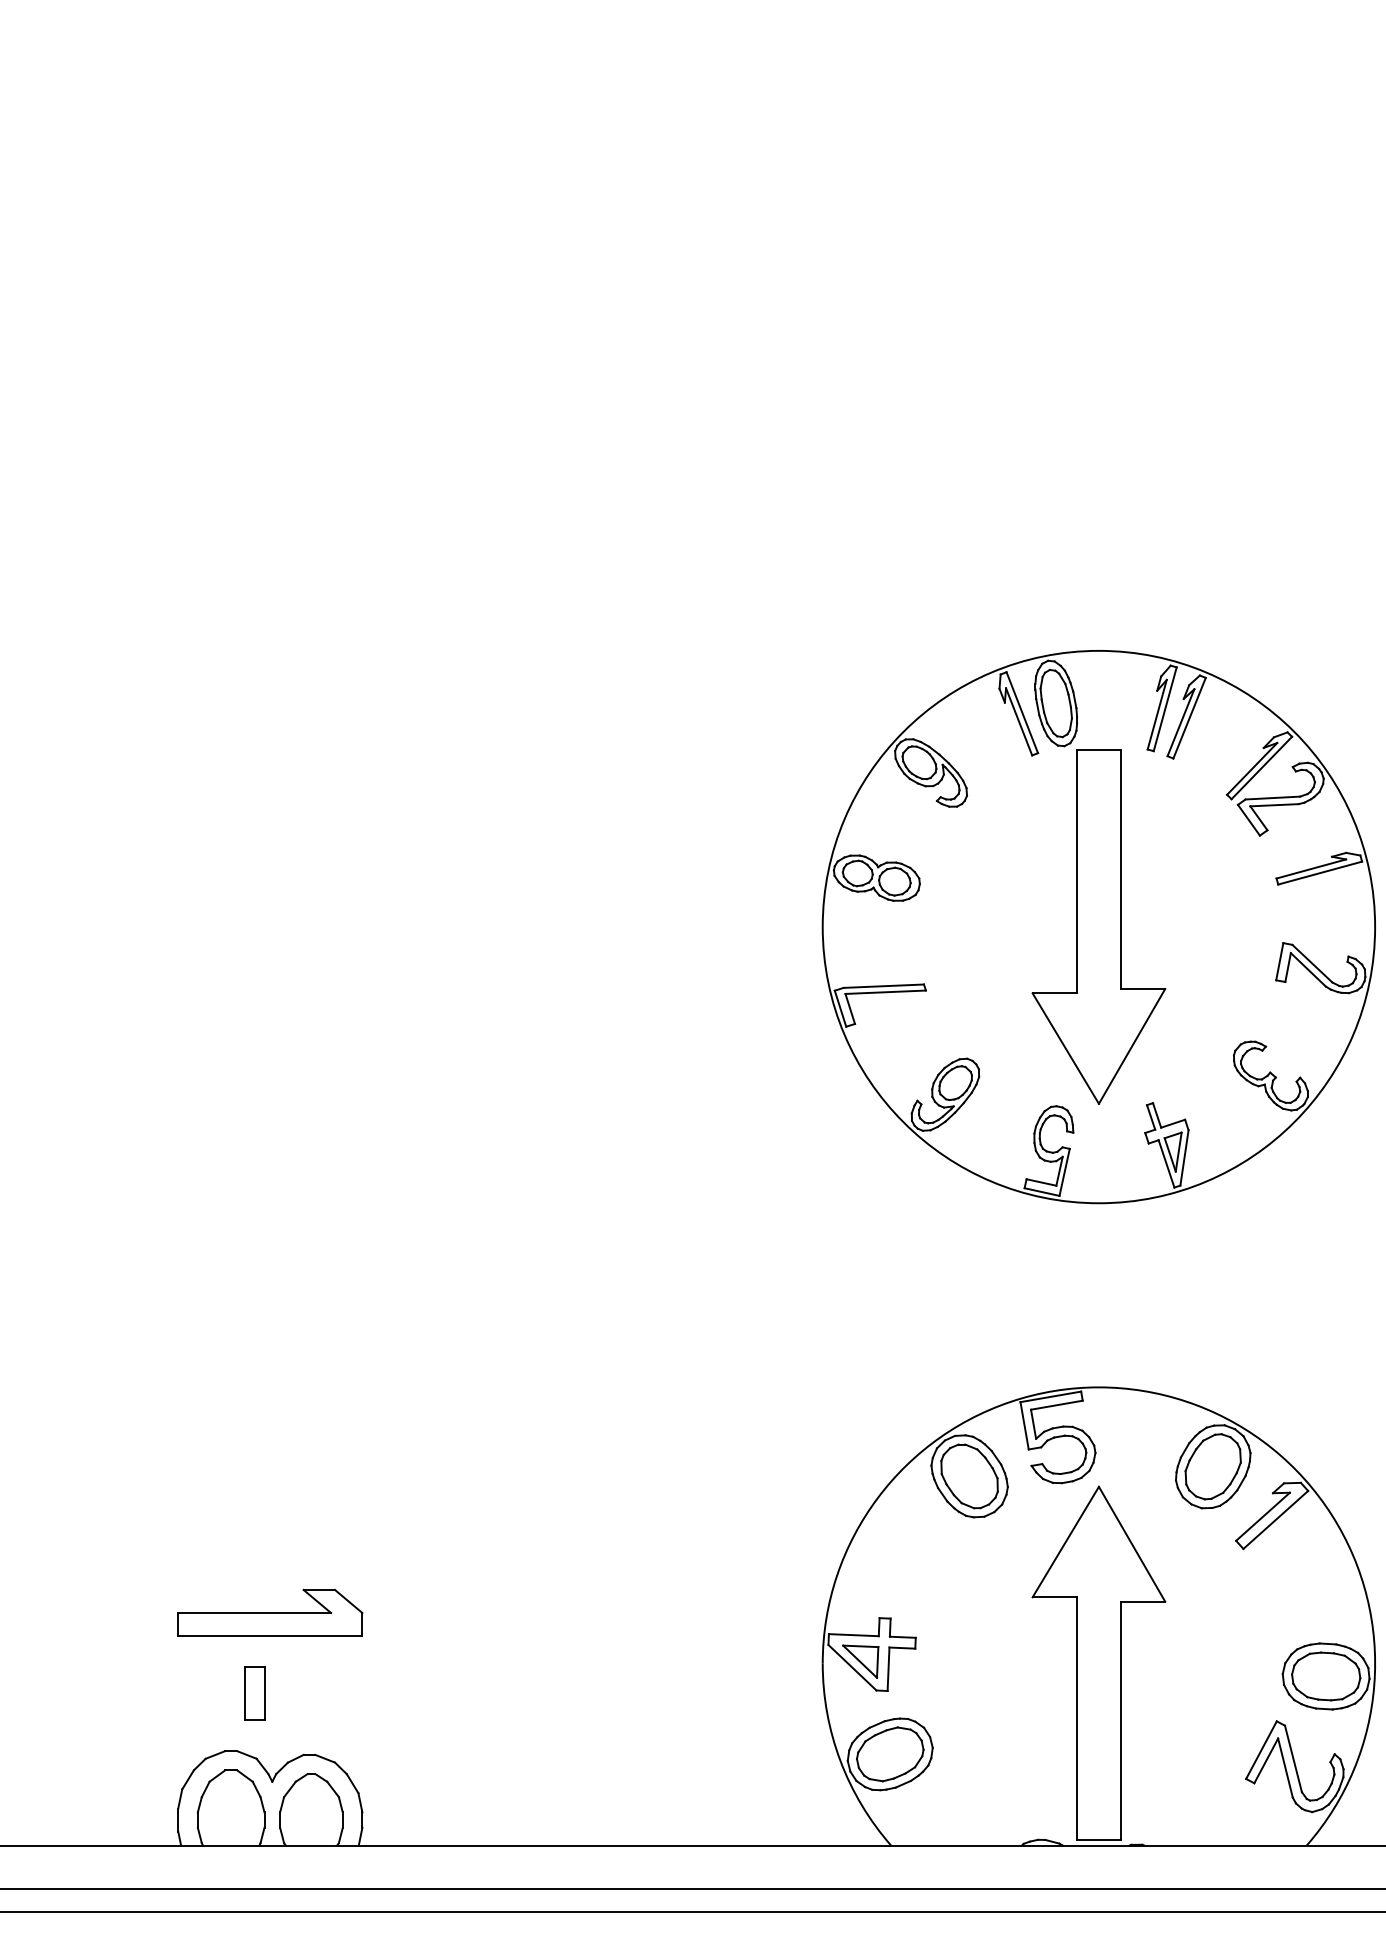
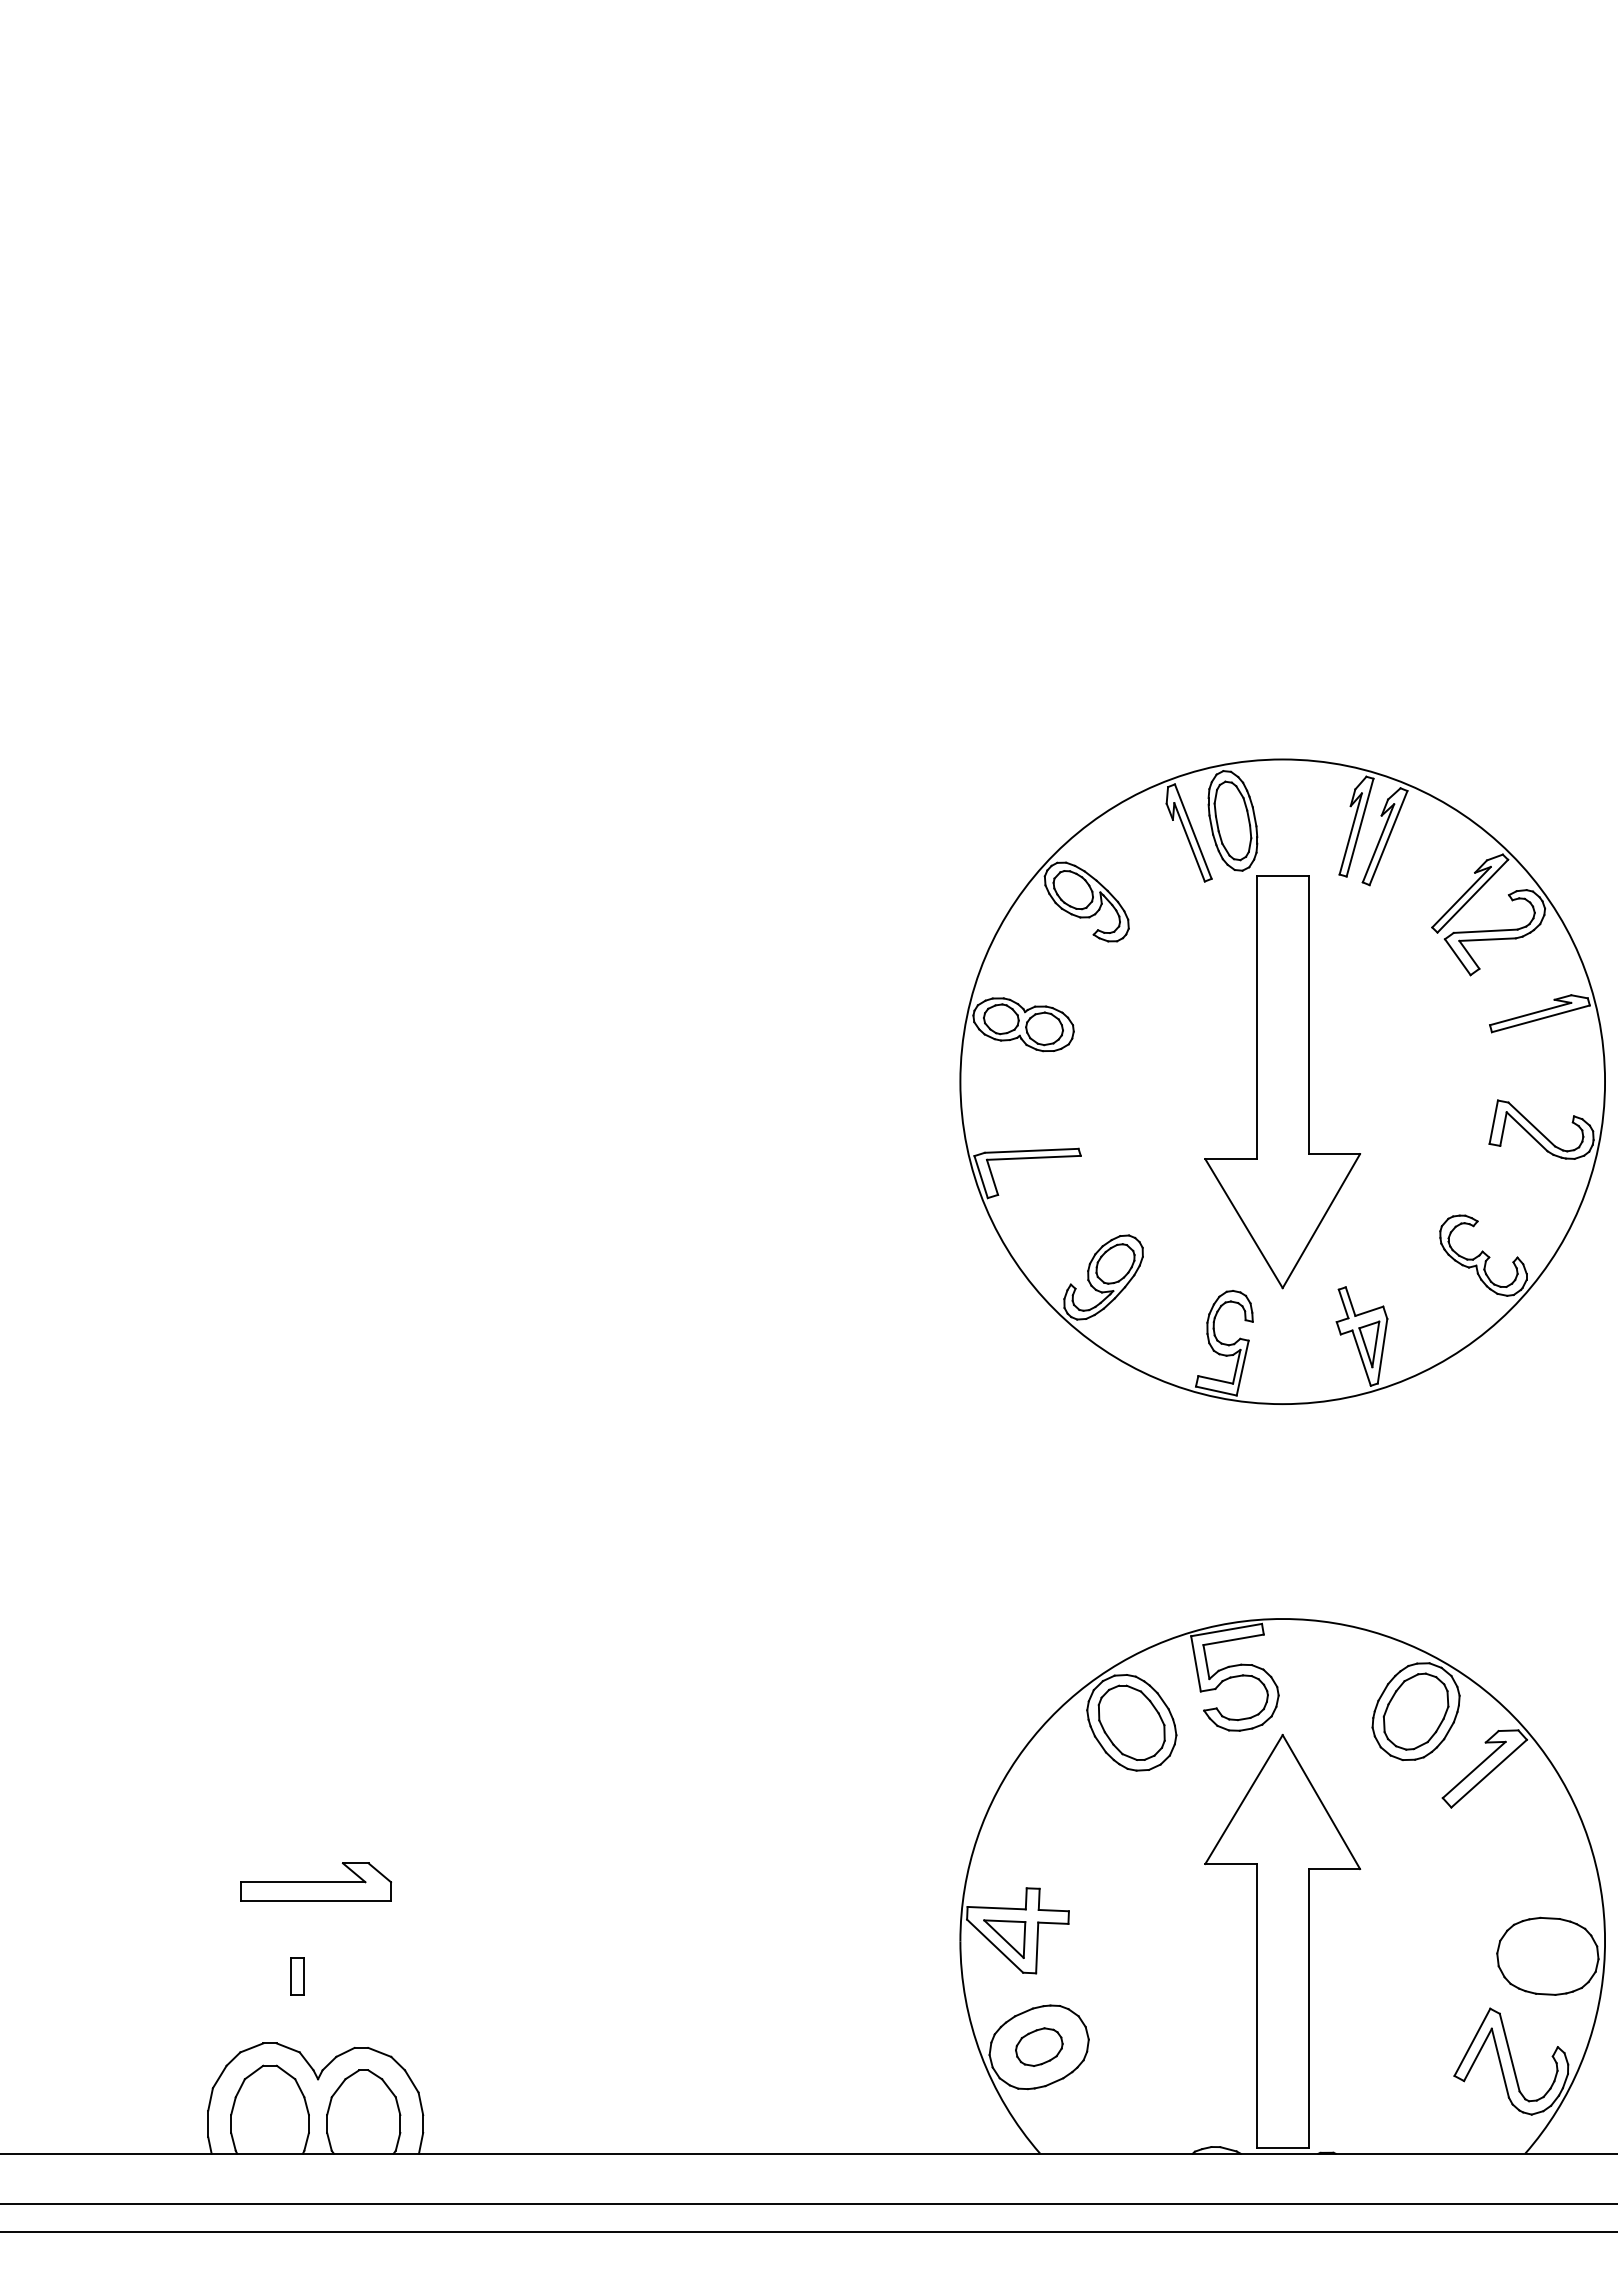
part: (270, 1612) -> (315, 1881), size x0.7
part: (1325, 1676) -> (1547, 1956), removed
part: (254, 1693) -> (297, 1976), size x0.6
part: (890, 1753) -> (1039, 2046), size x0.6

